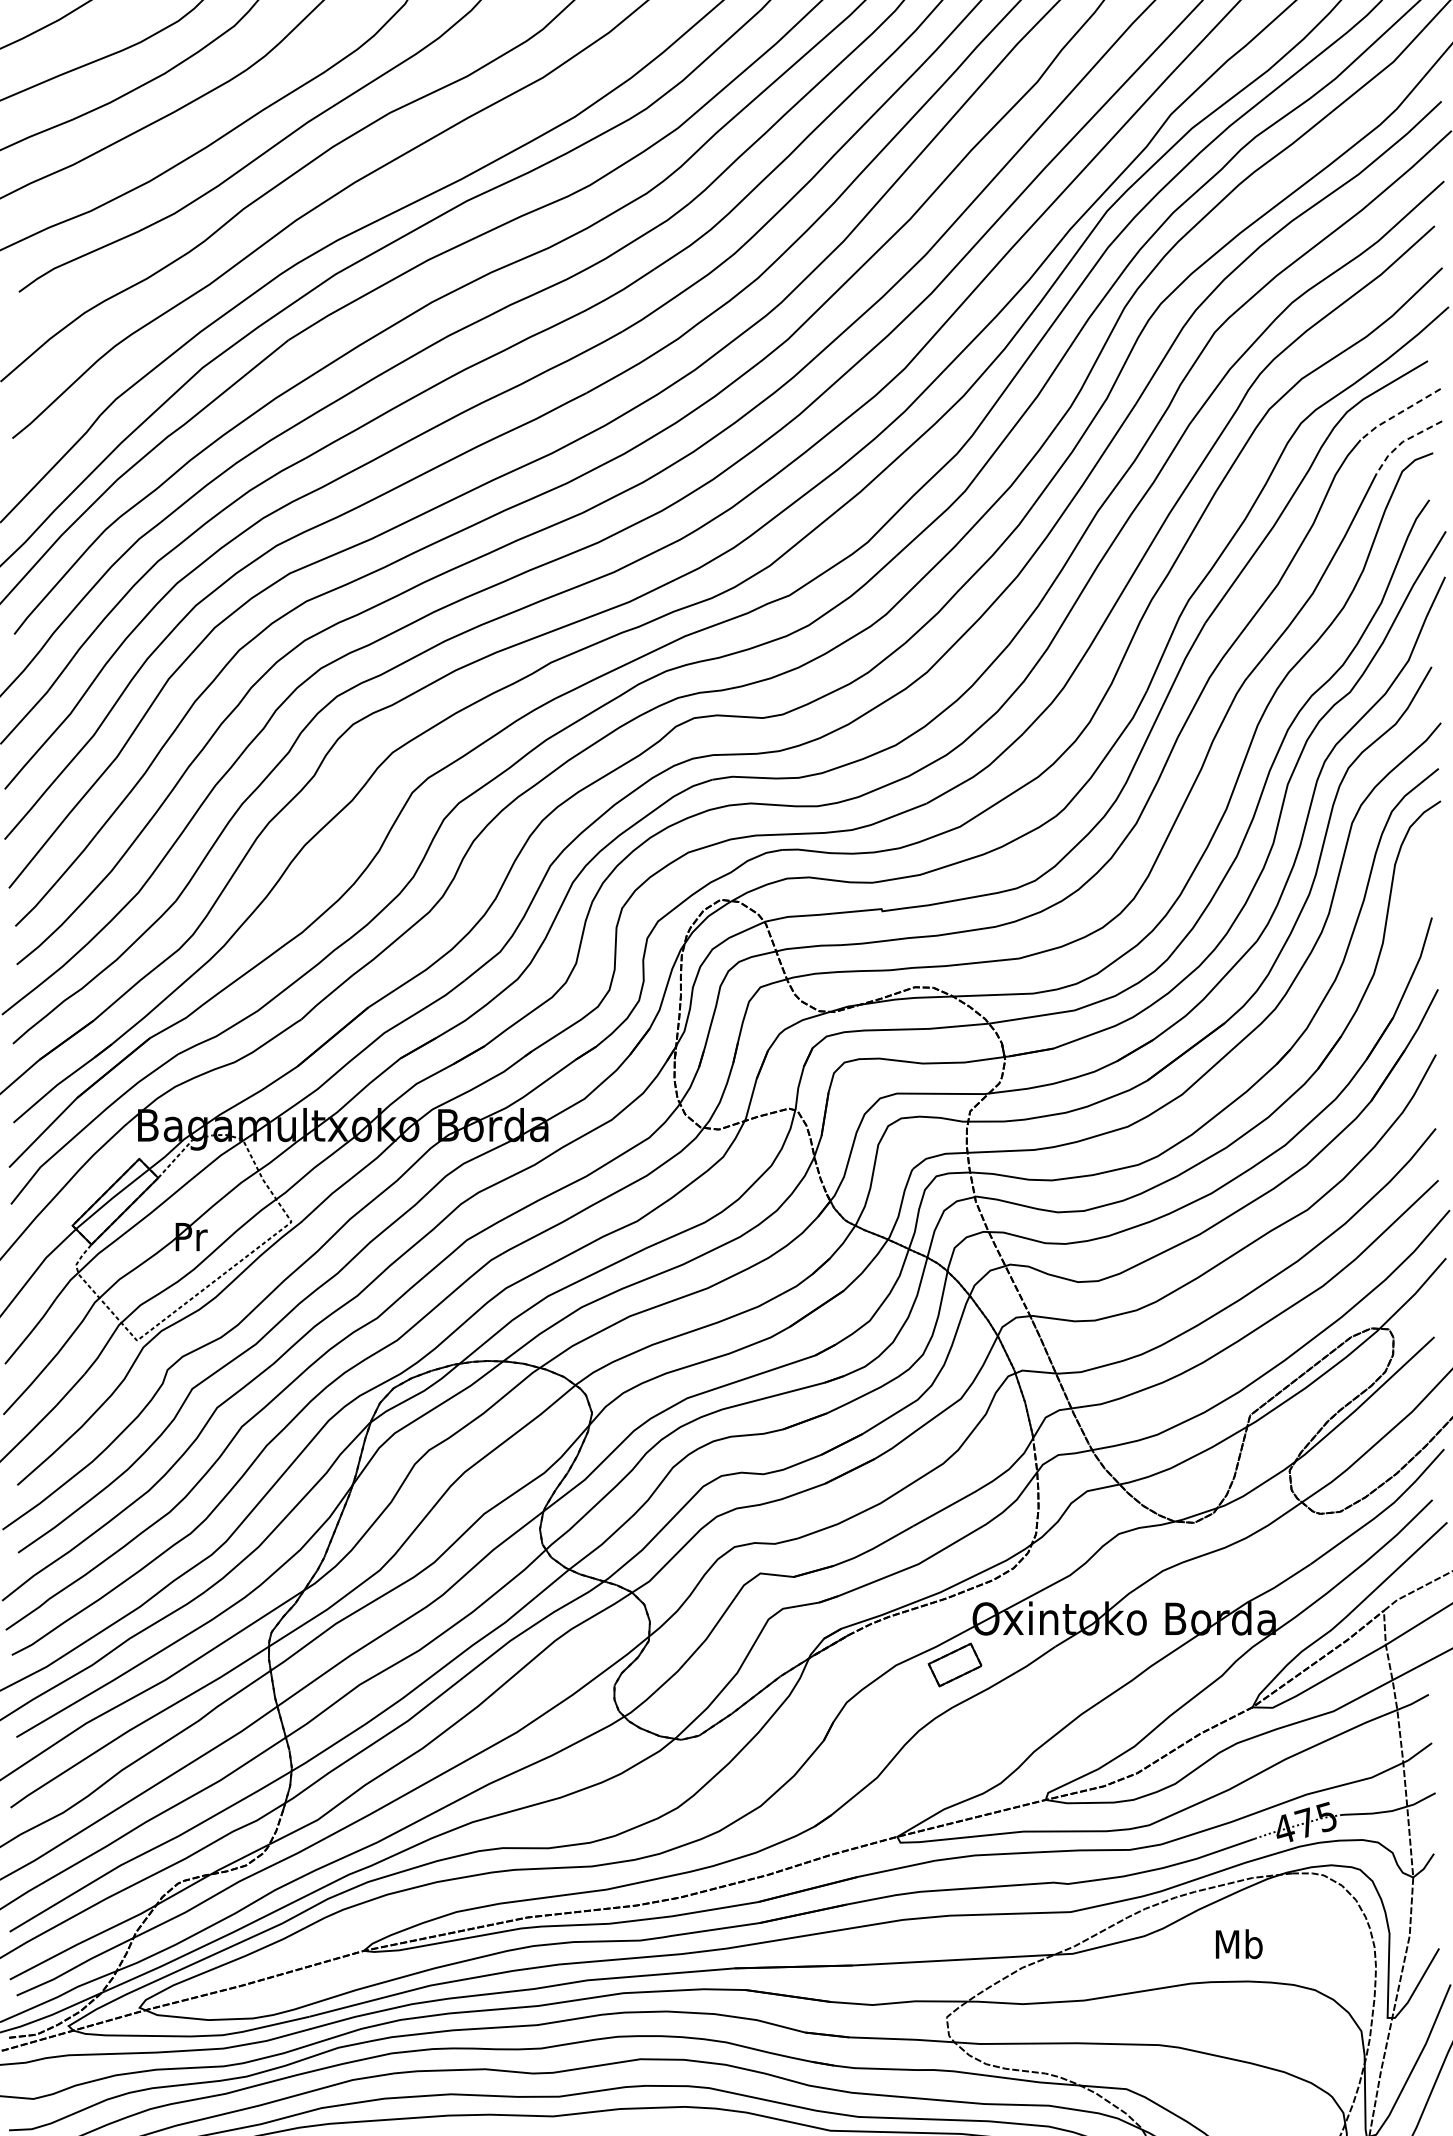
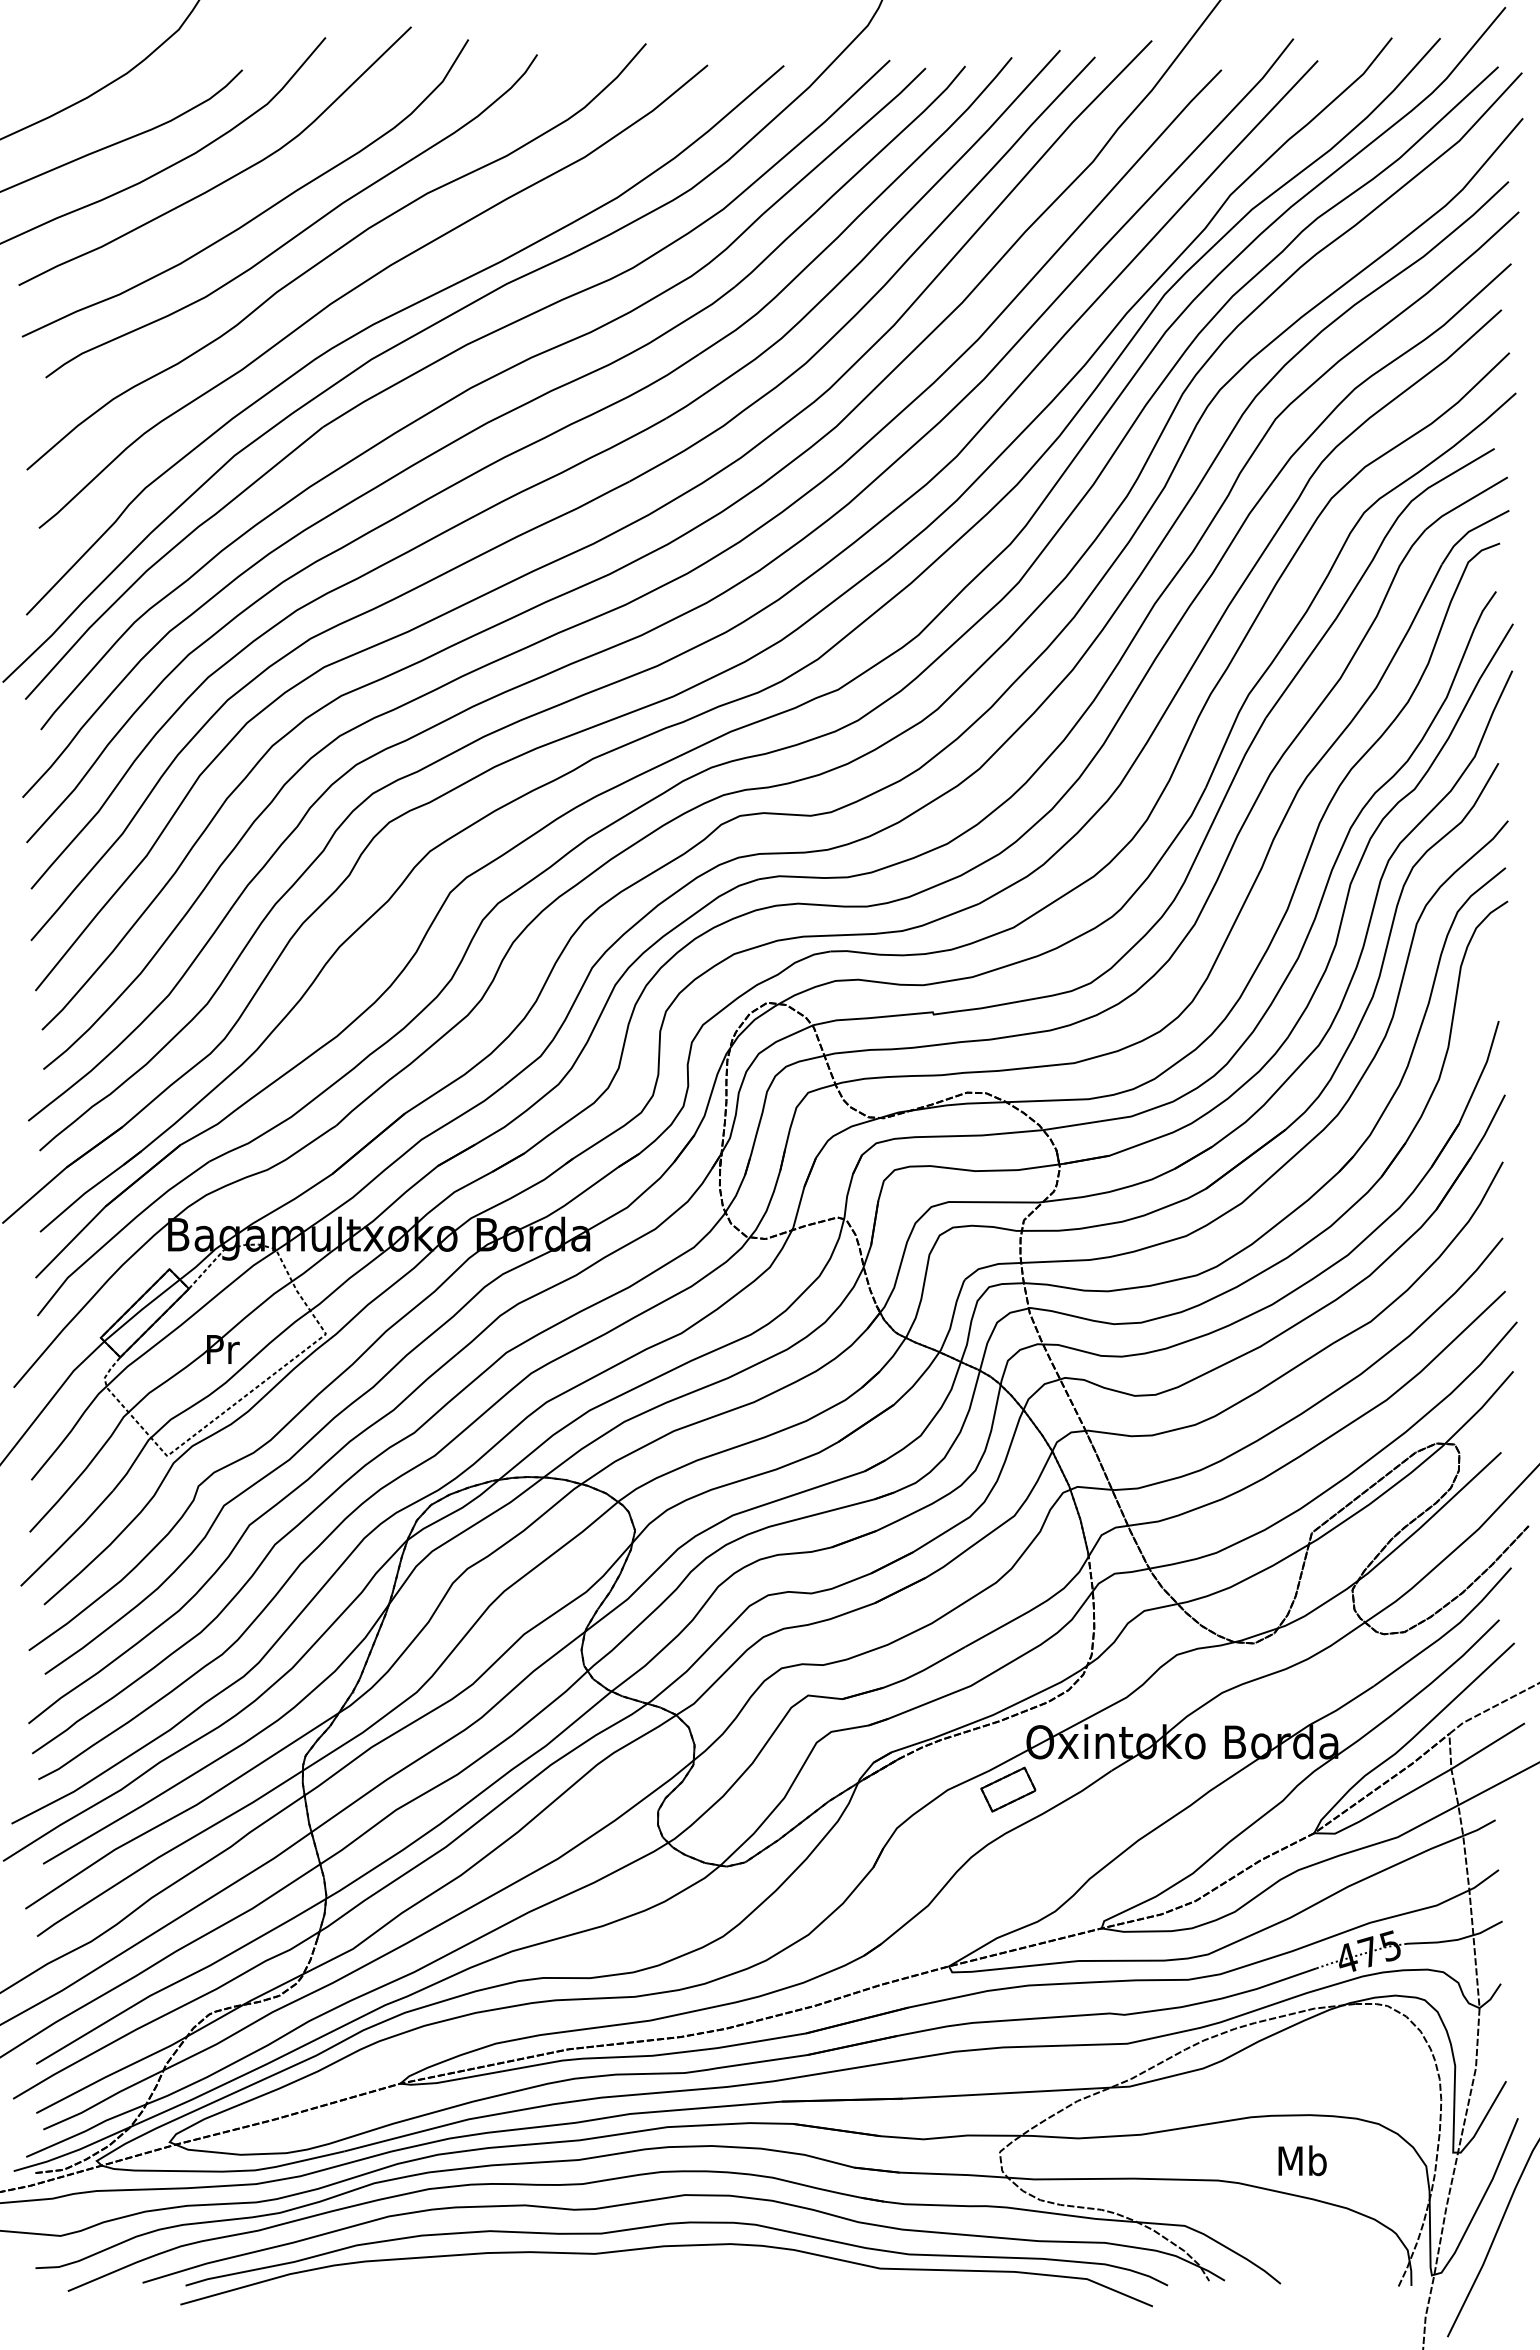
line: (1399, 413) -> (1465, 502), dashed -> solid
line: (1402, 441) -> (1468, 531), dashed -> solid
text: (1239, 1943) -> (1302, 2160), moved

